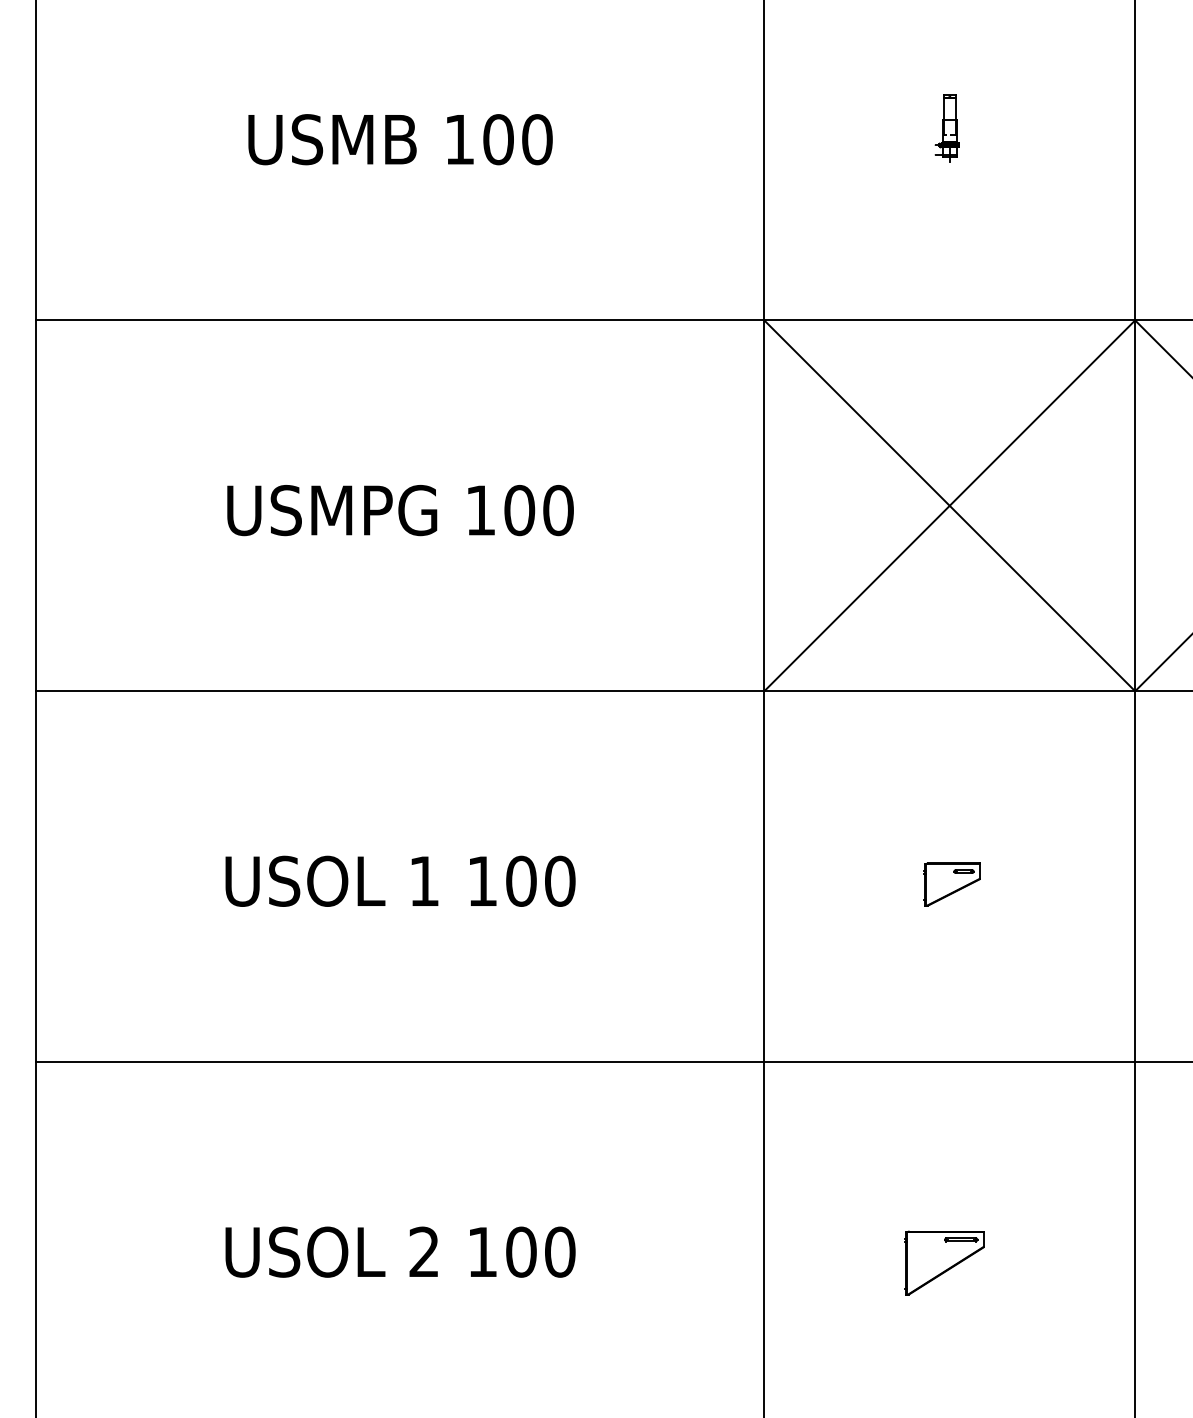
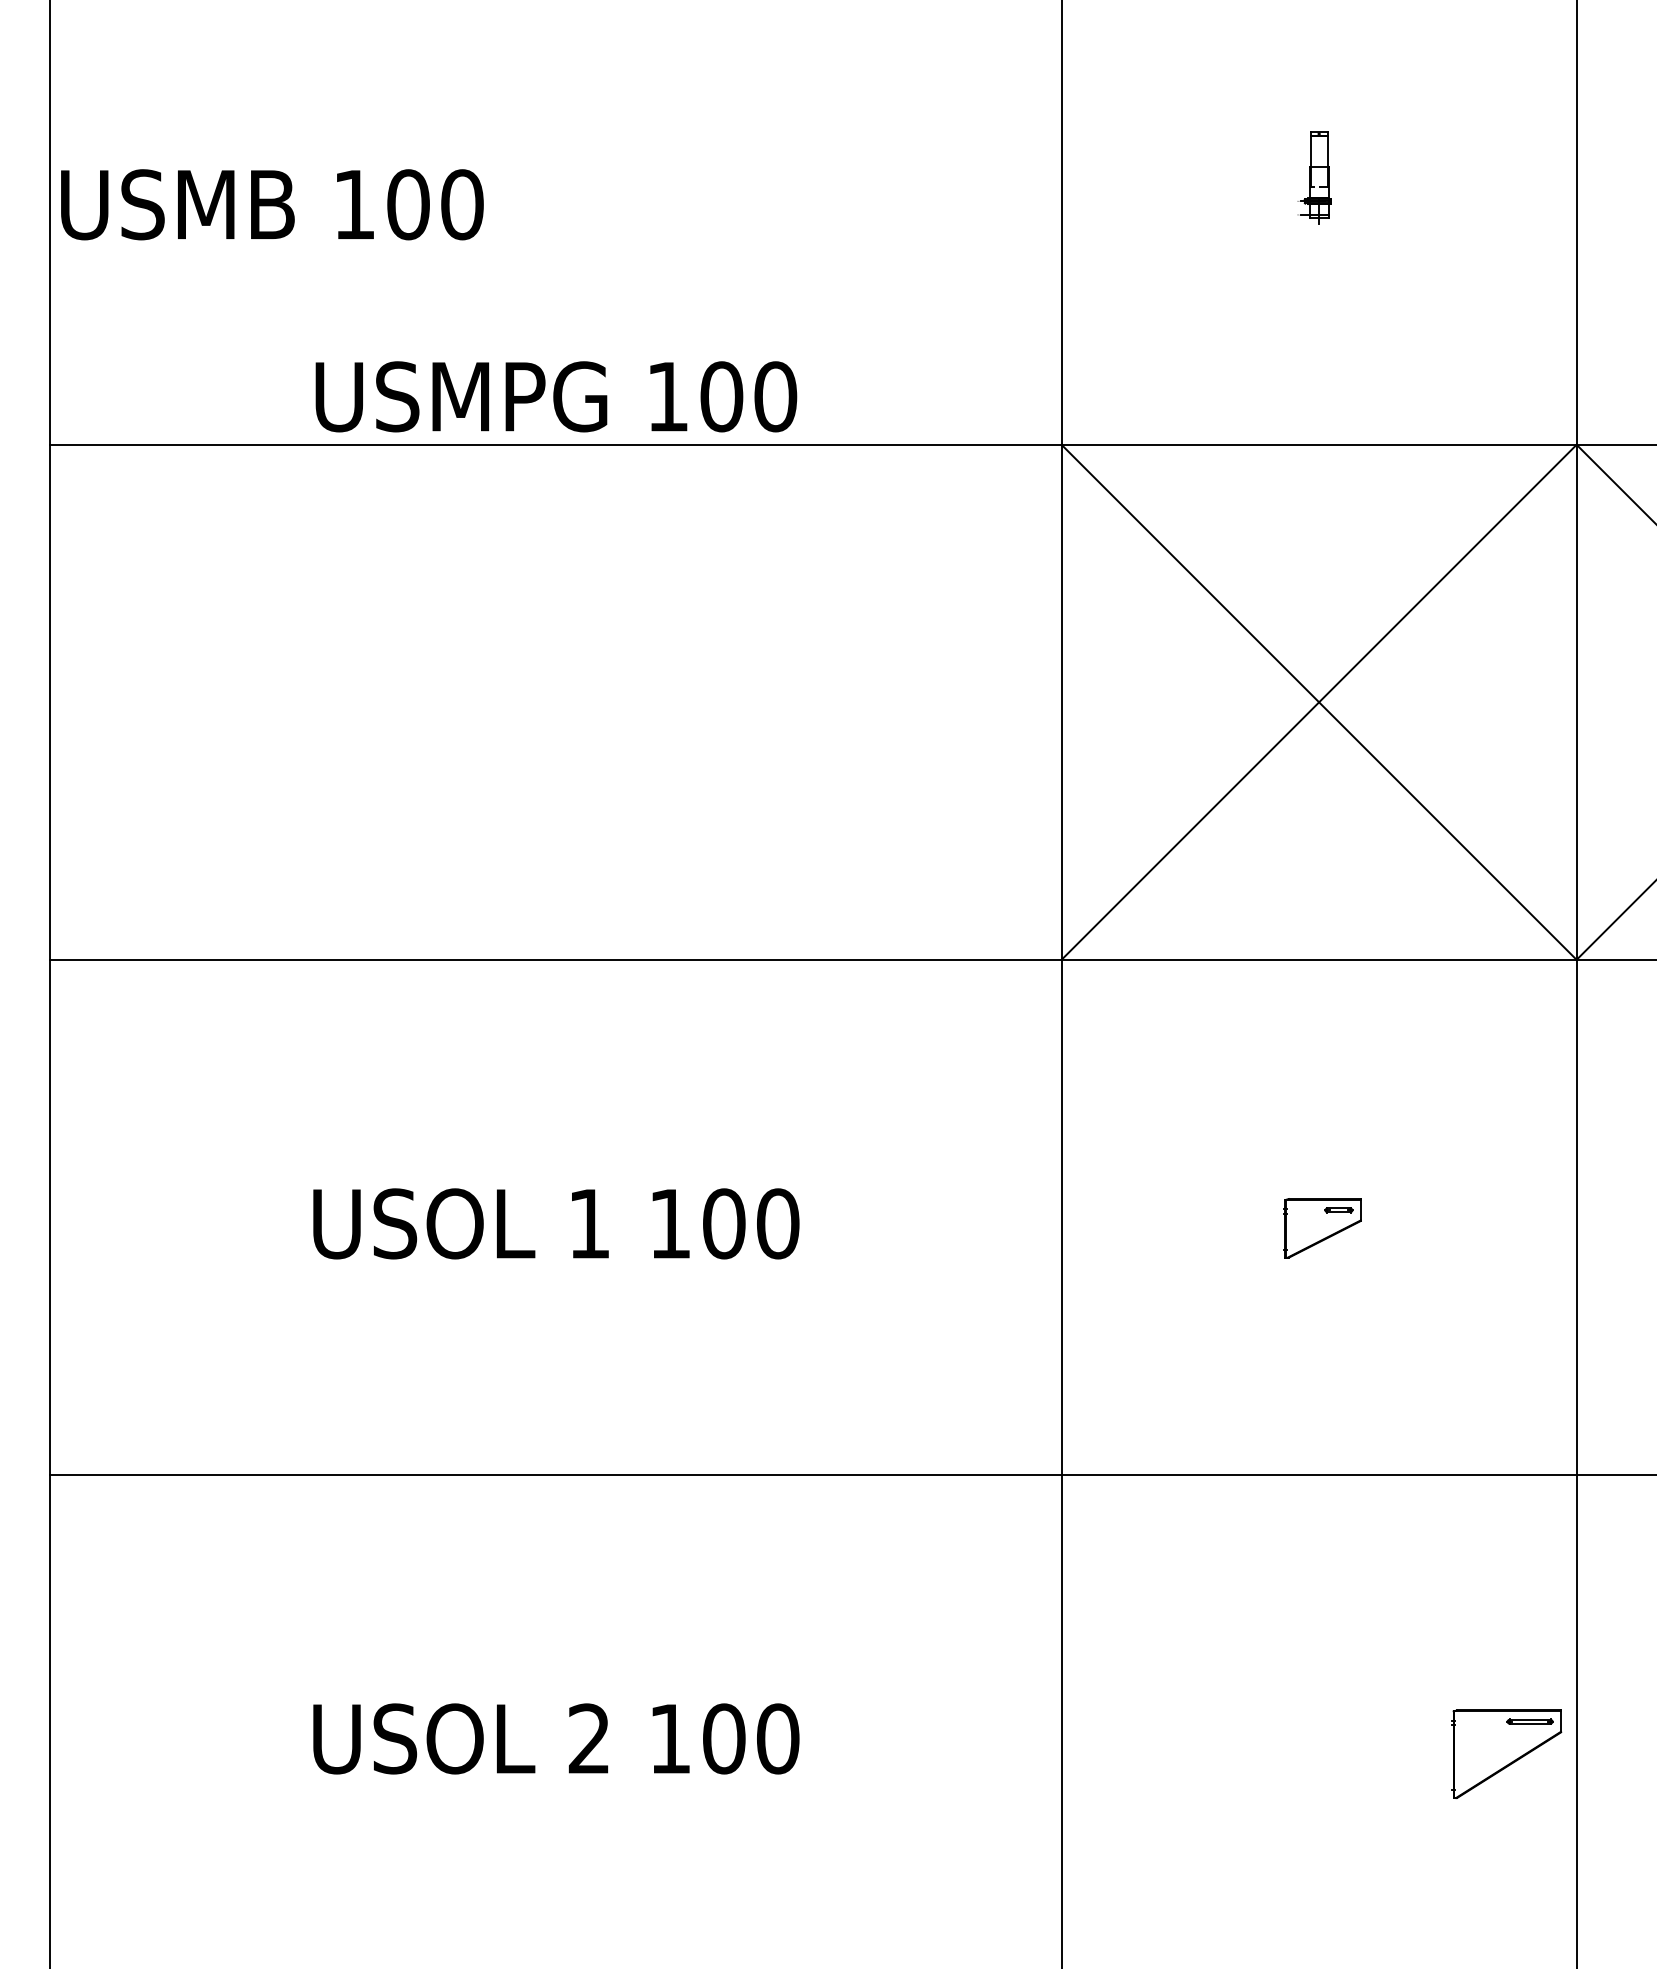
text: (400, 139) -> (272, 204), moved
text: (400, 510) -> (556, 396), moved
part: (944, 1262) -> (1506, 1753), moved

